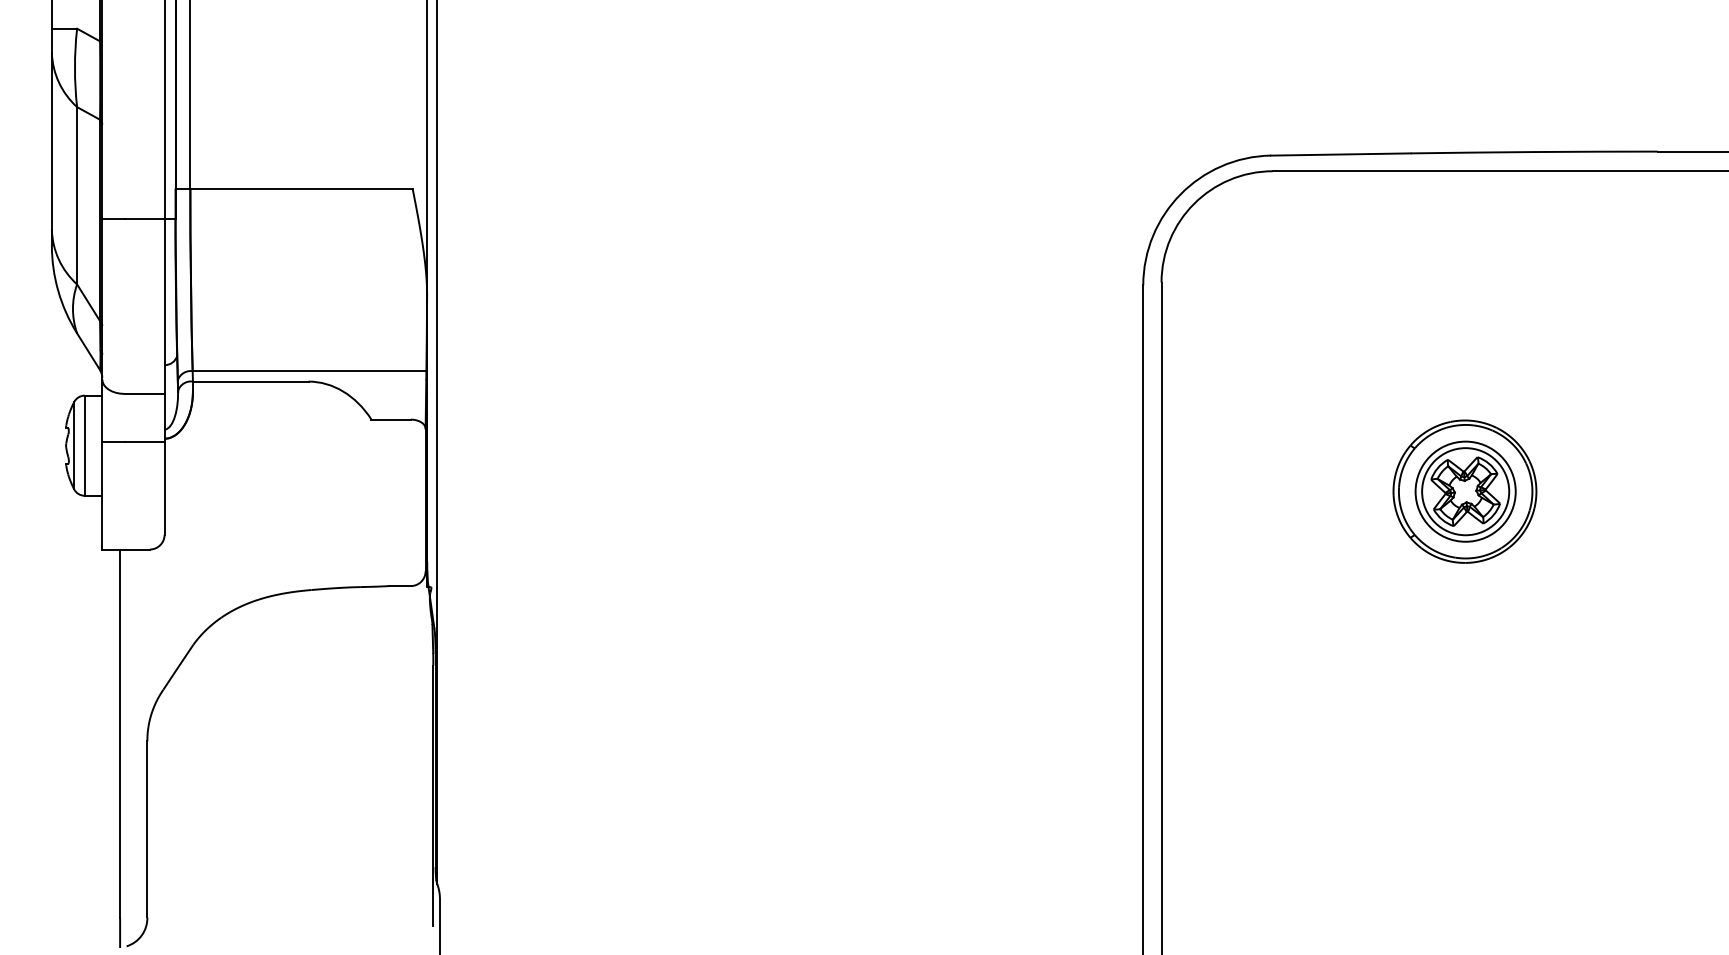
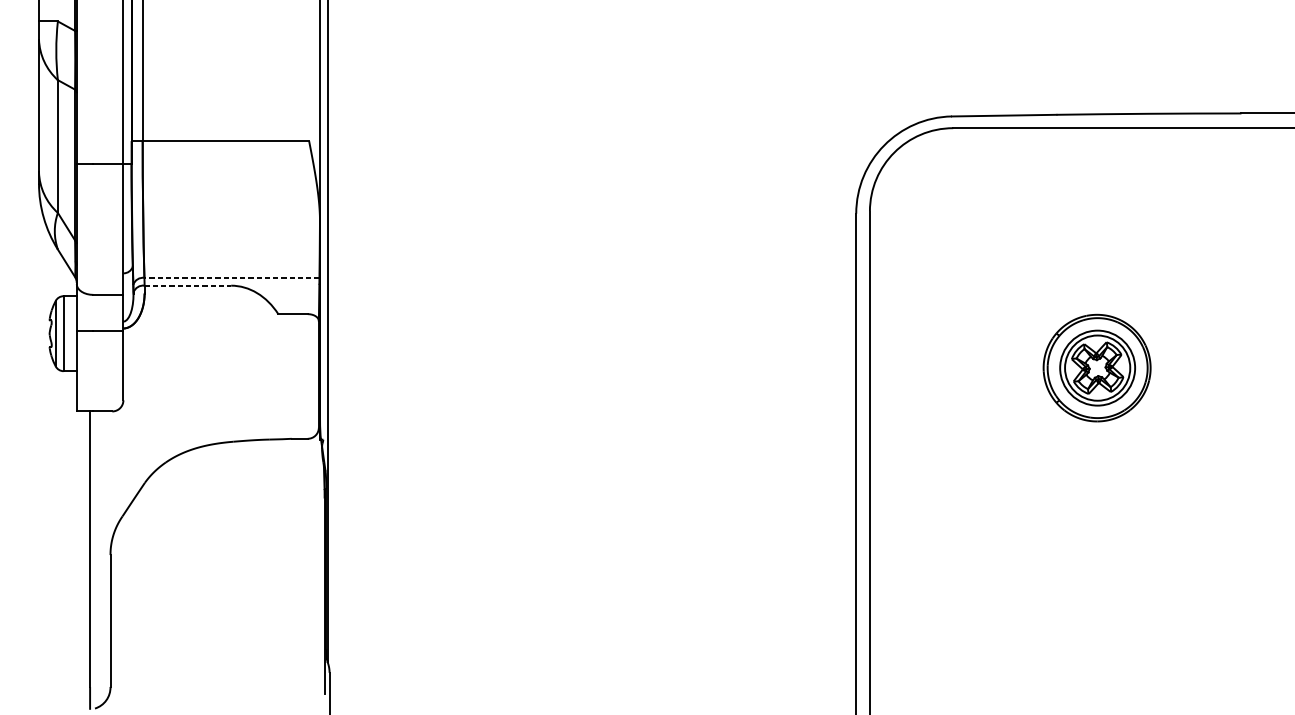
line: (309, 371) -> (231, 278), solid -> dashed
line: (250, 381) -> (187, 285), solid -> dashed

